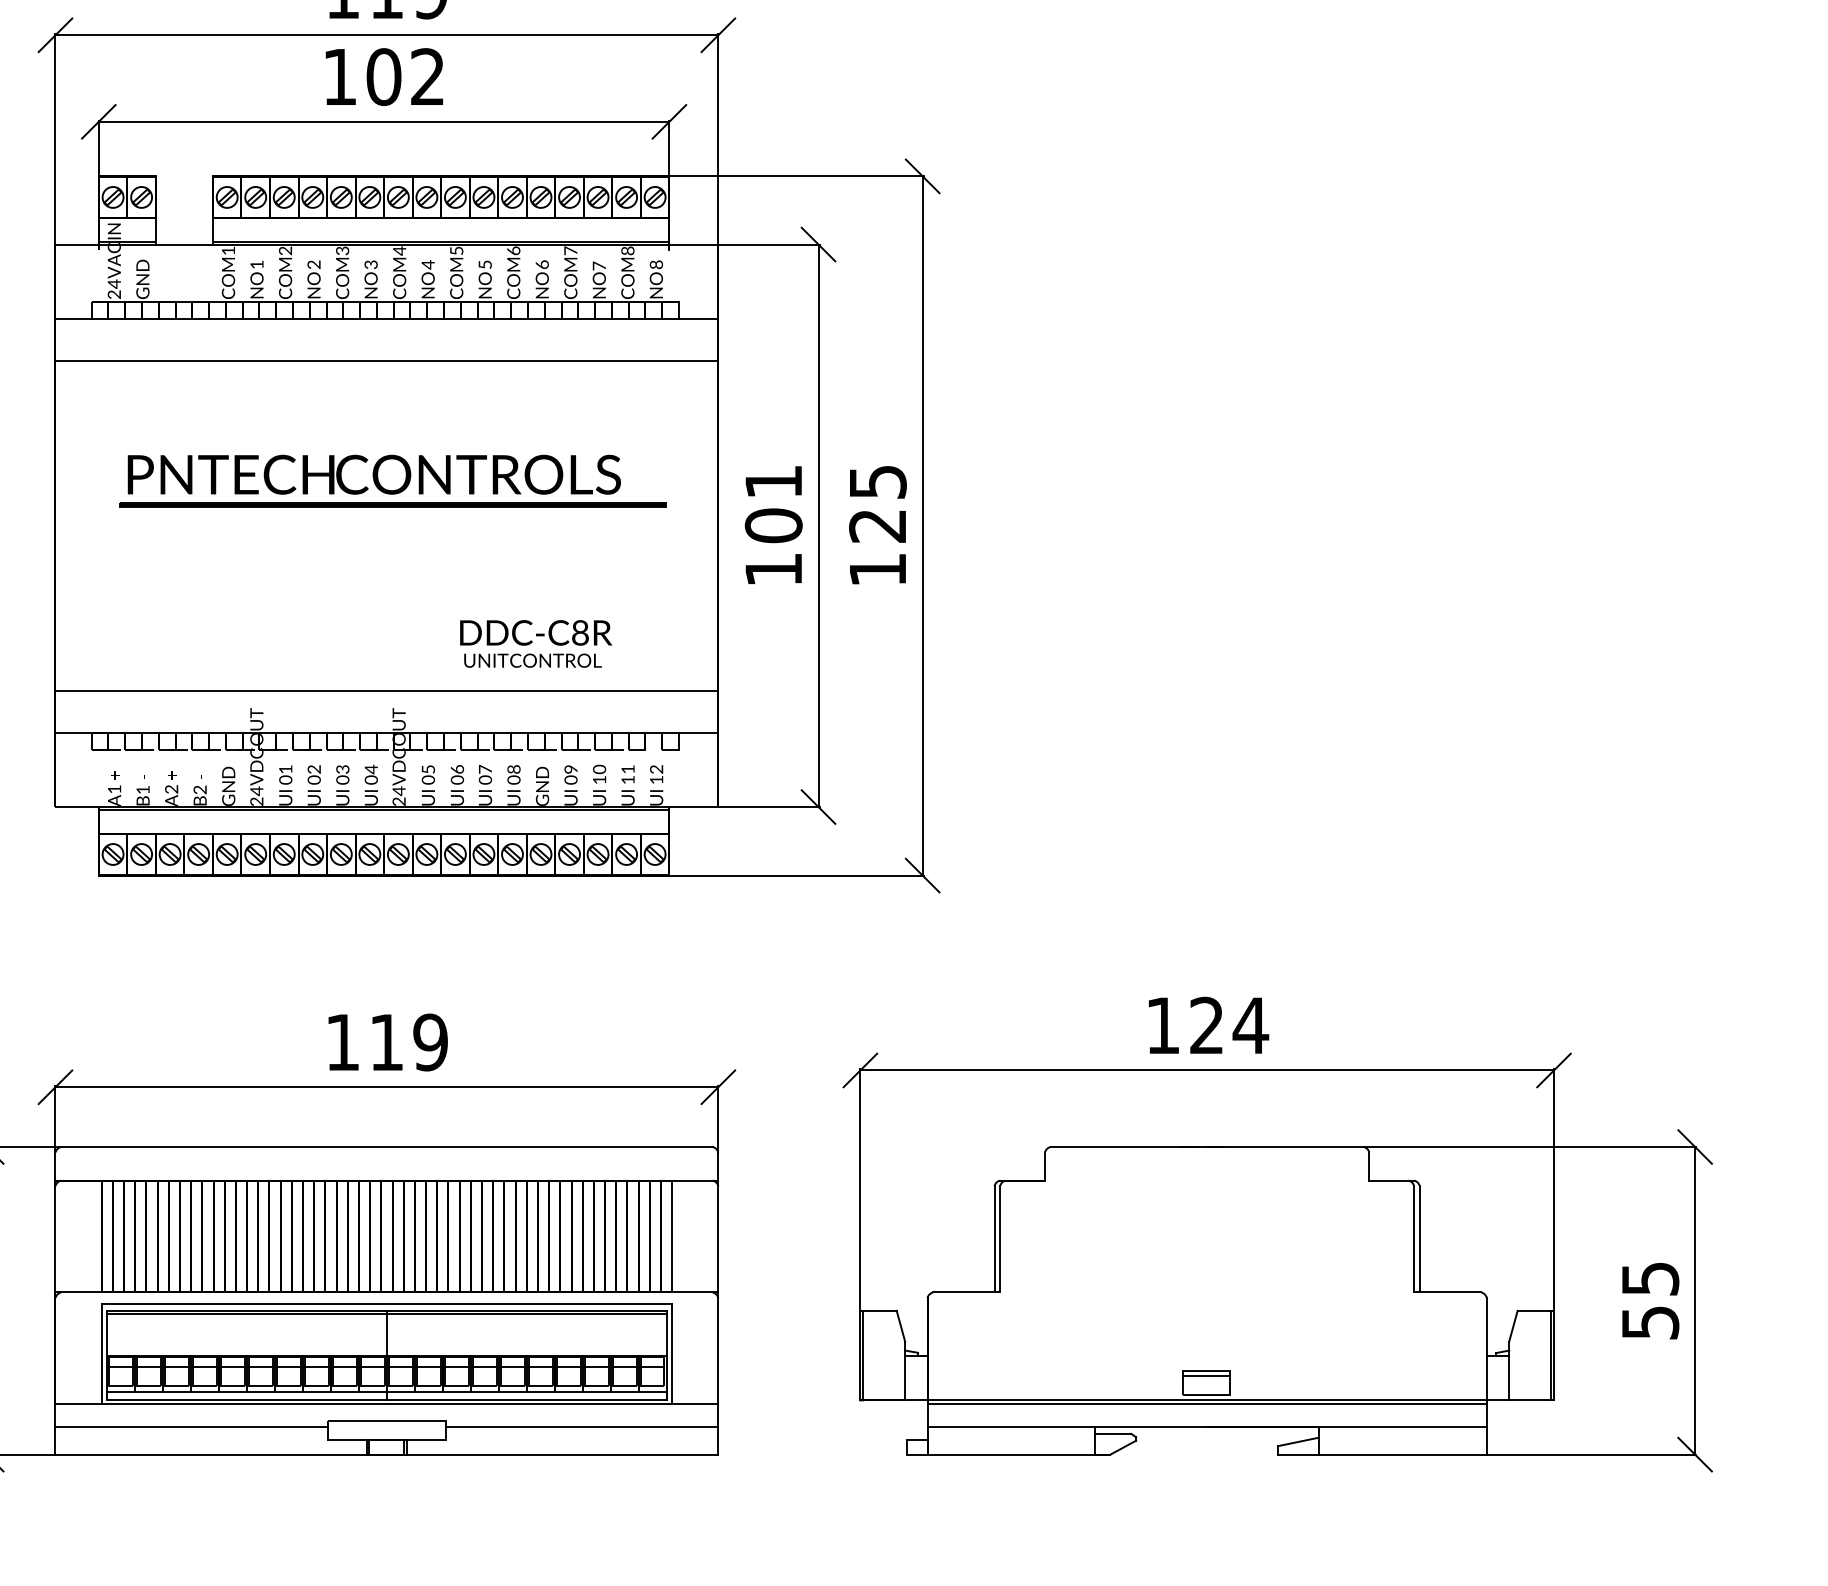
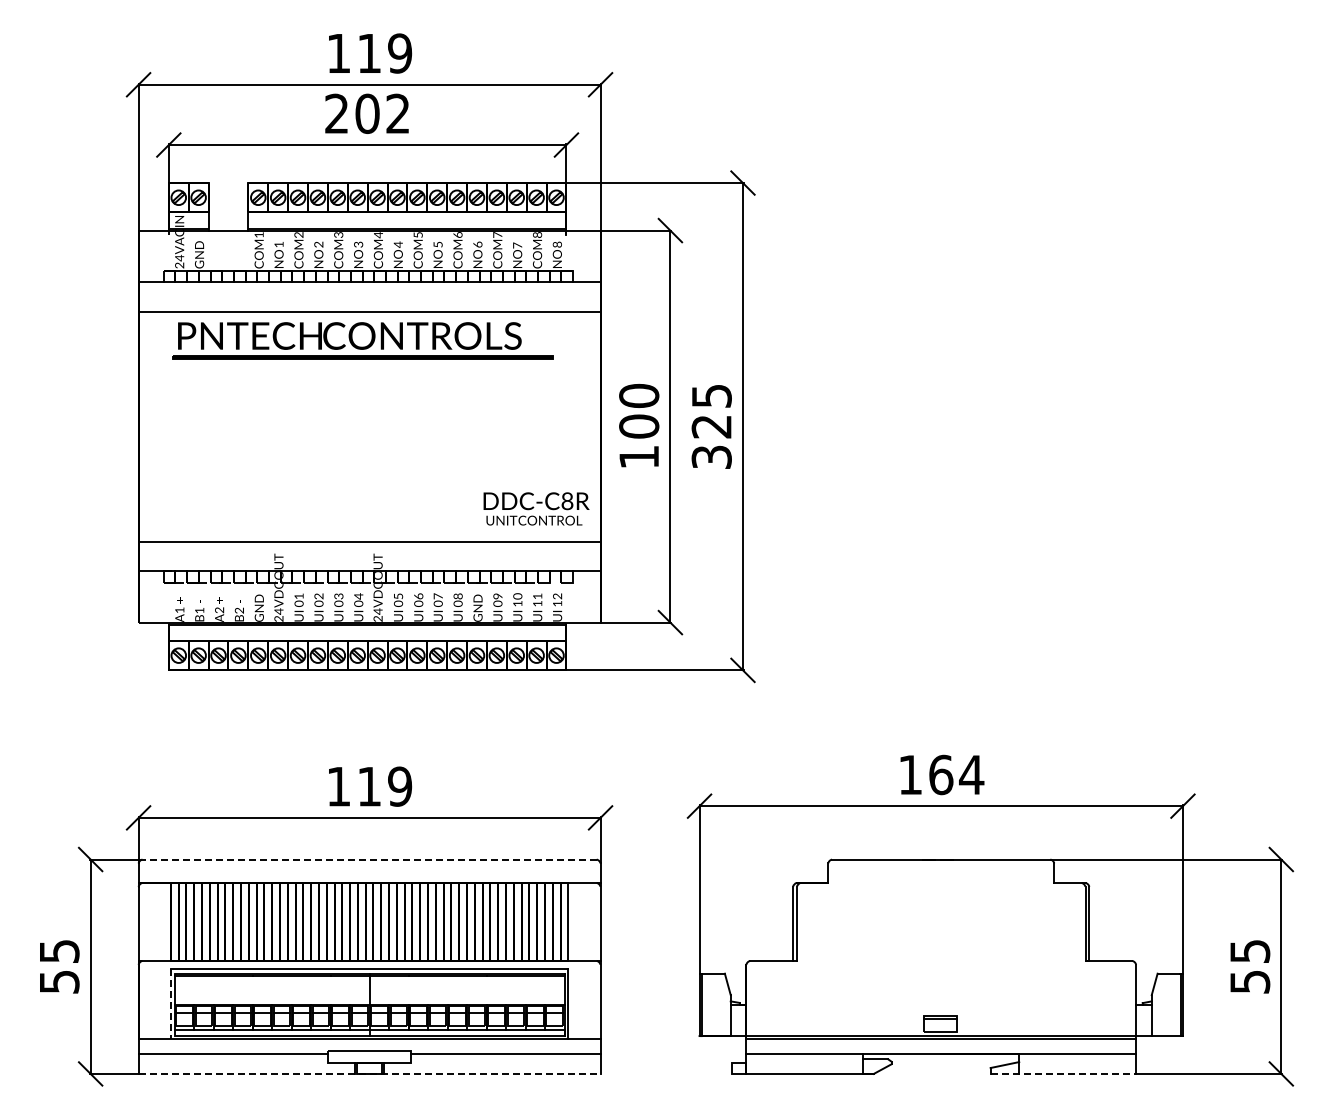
text: (339, 76) -> (336, 113), 102 -> 202
part: (392, 481) -> (362, 340), moved
text: (774, 481) -> (639, 395), 101 -> 100
text: (877, 568) -> (711, 456), 125 -> 325
text: (536, 643) -> (536, 508), moved
text: (1207, 1025) -> (941, 774), 124 -> 164
line: (386, 1146) -> (369, 859), solid -> dashed
line: (101, 1355) -> (170, 1004), solid -> dashed
line: (386, 1454) -> (369, 1073), solid -> dashed
line: (1382, 1454) -> (1063, 1073), solid -> dashed

